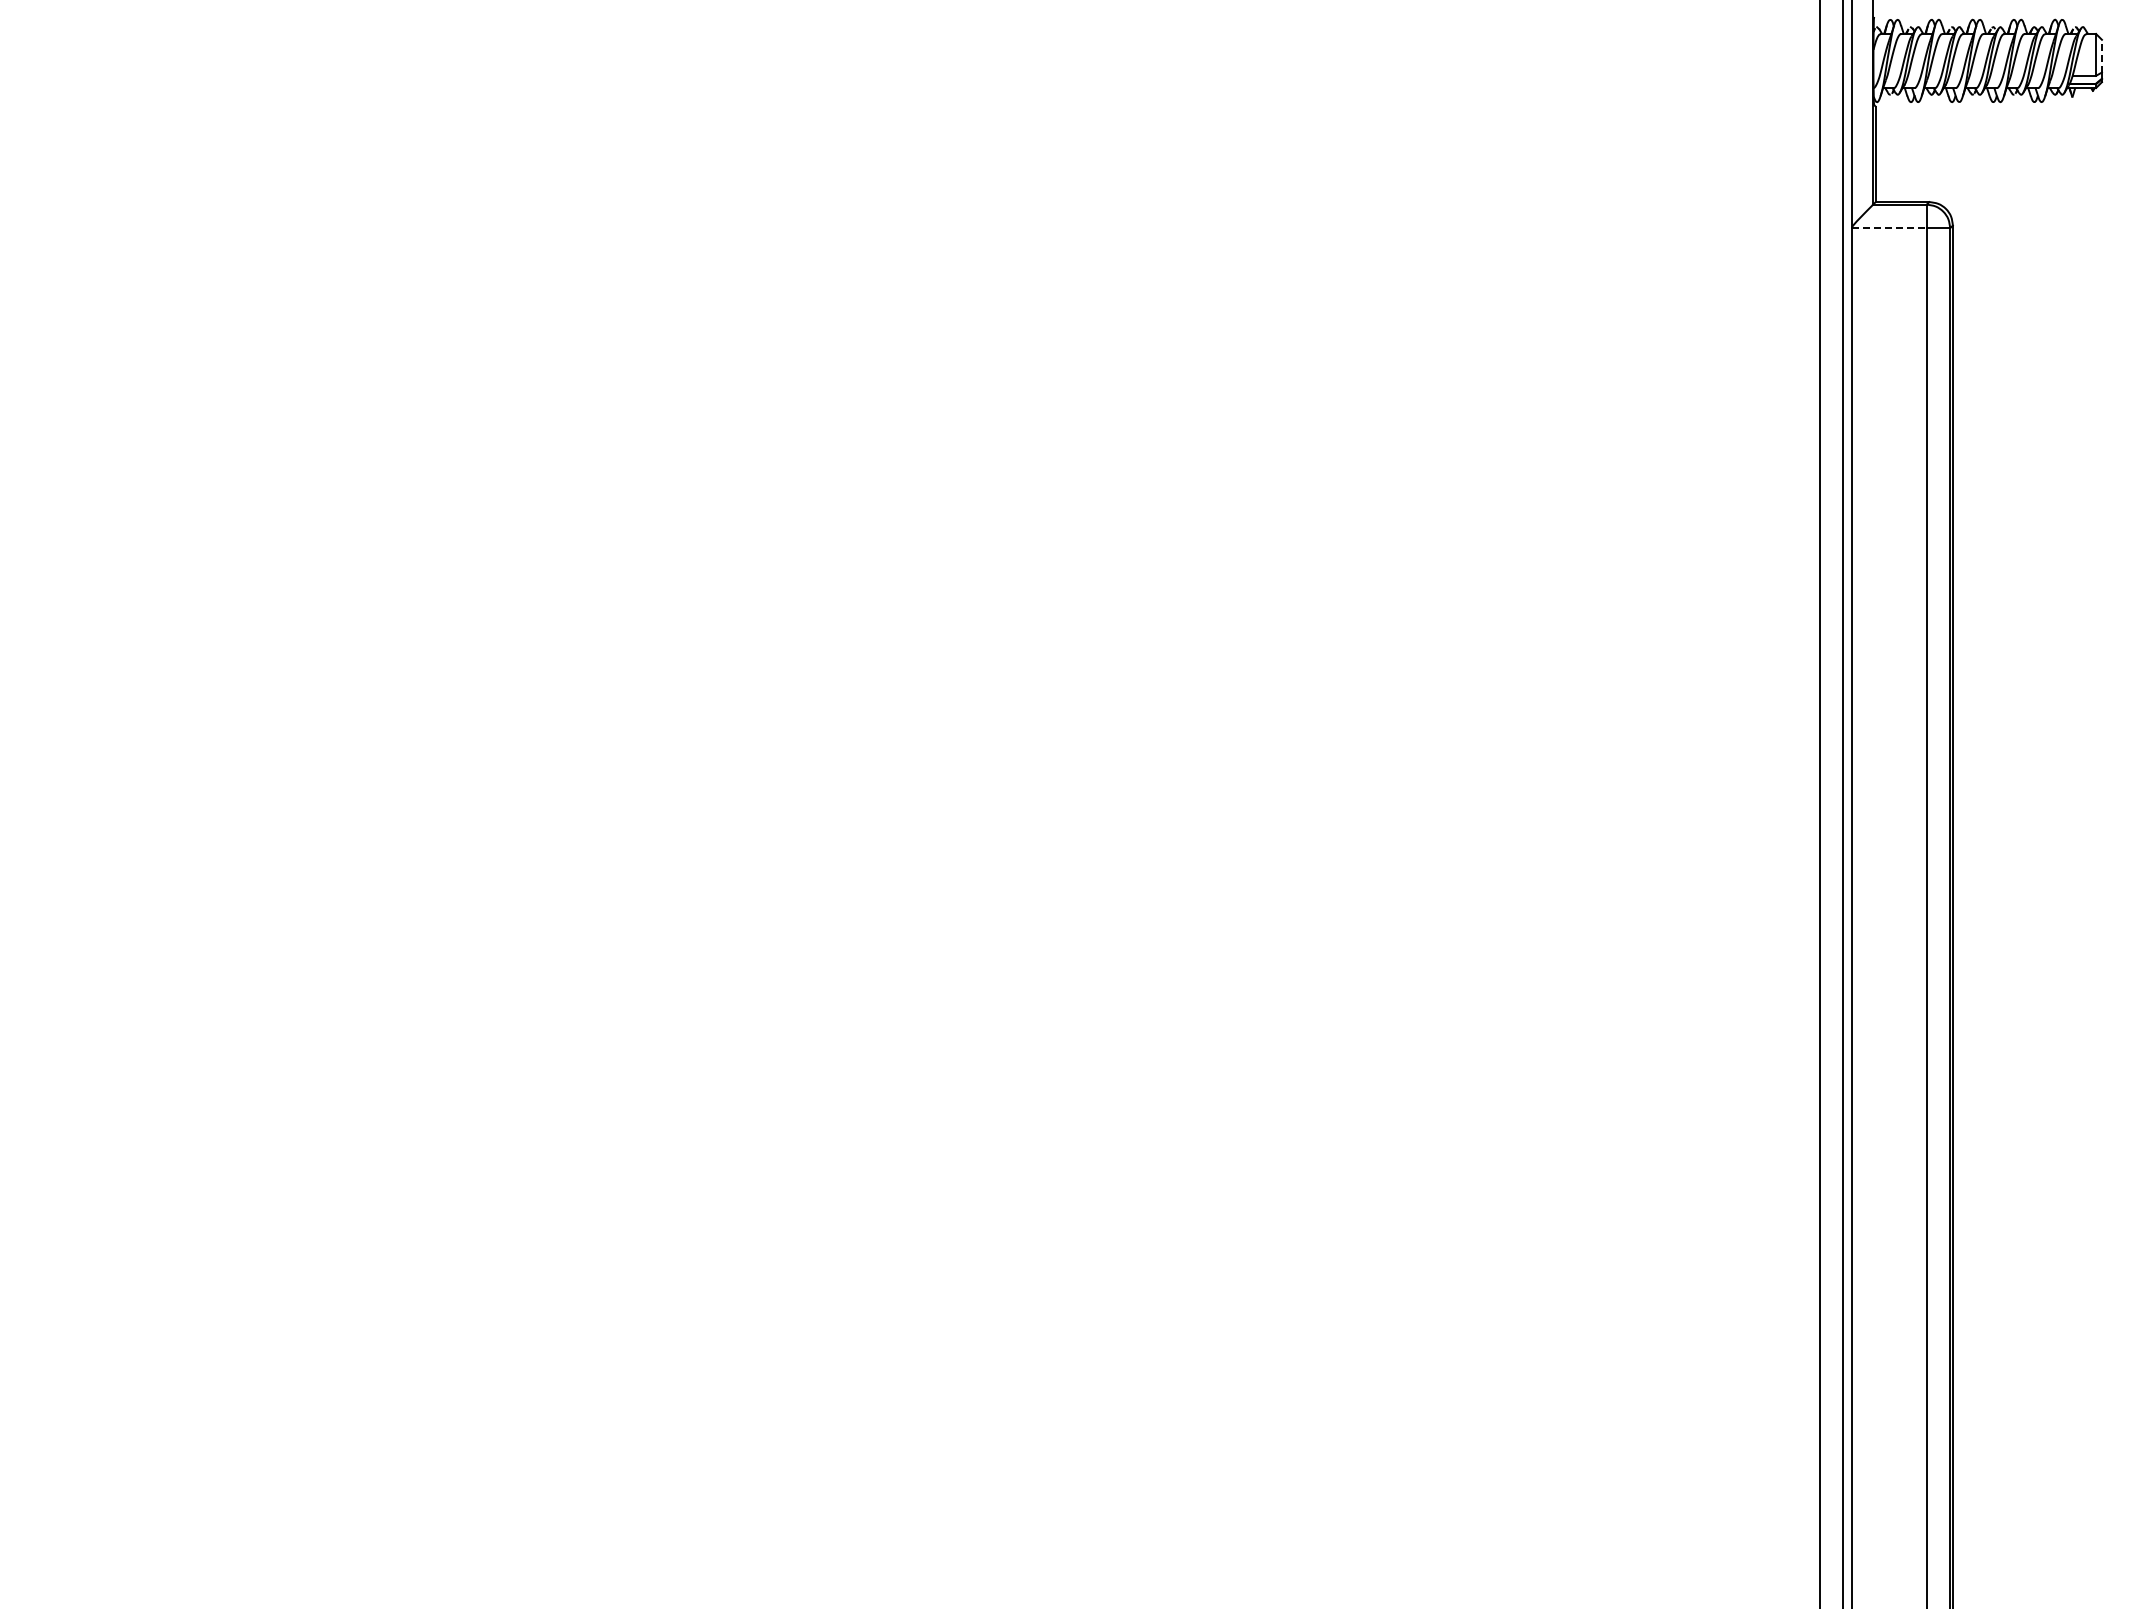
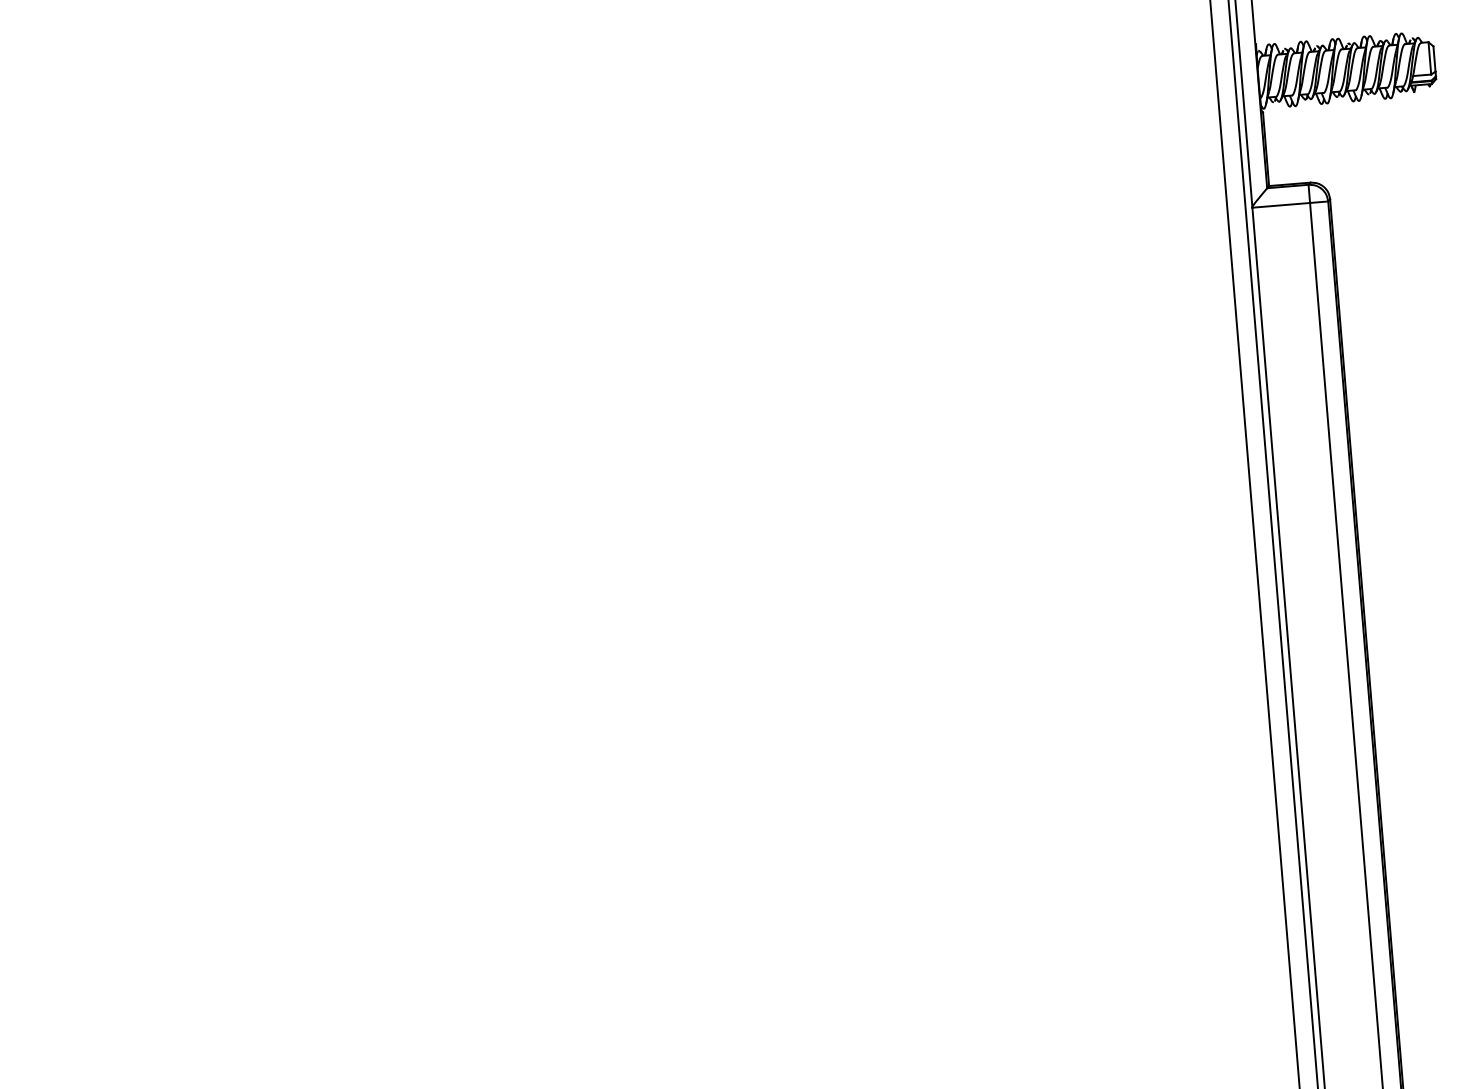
line: (2101, 55) -> (1434, 58), dashed -> solid
line: (1889, 228) -> (1281, 205), dashed -> solid

